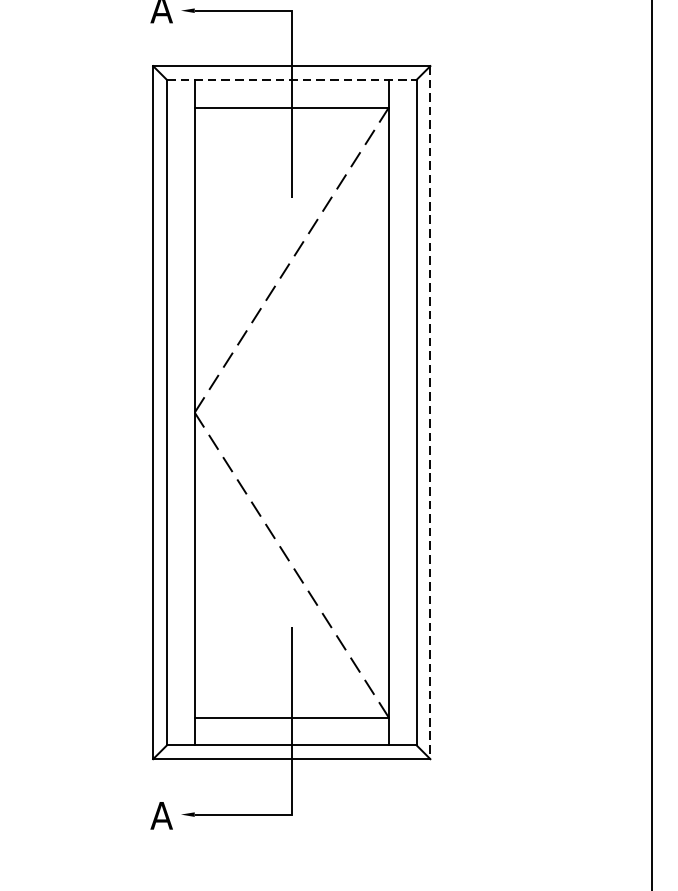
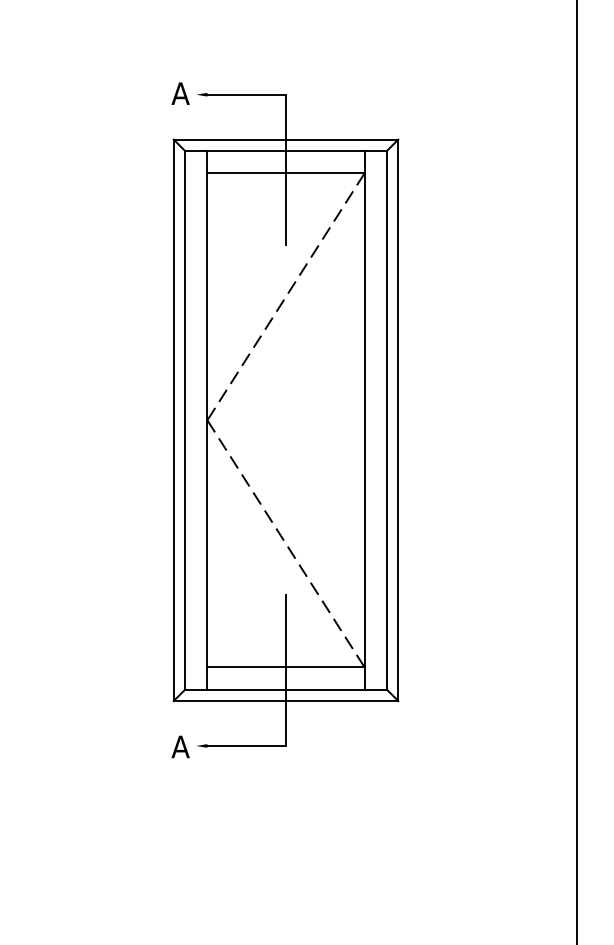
line: (292, 79) -> (286, 150), dashed -> solid
line: (430, 412) -> (398, 420), dashed -> solid

